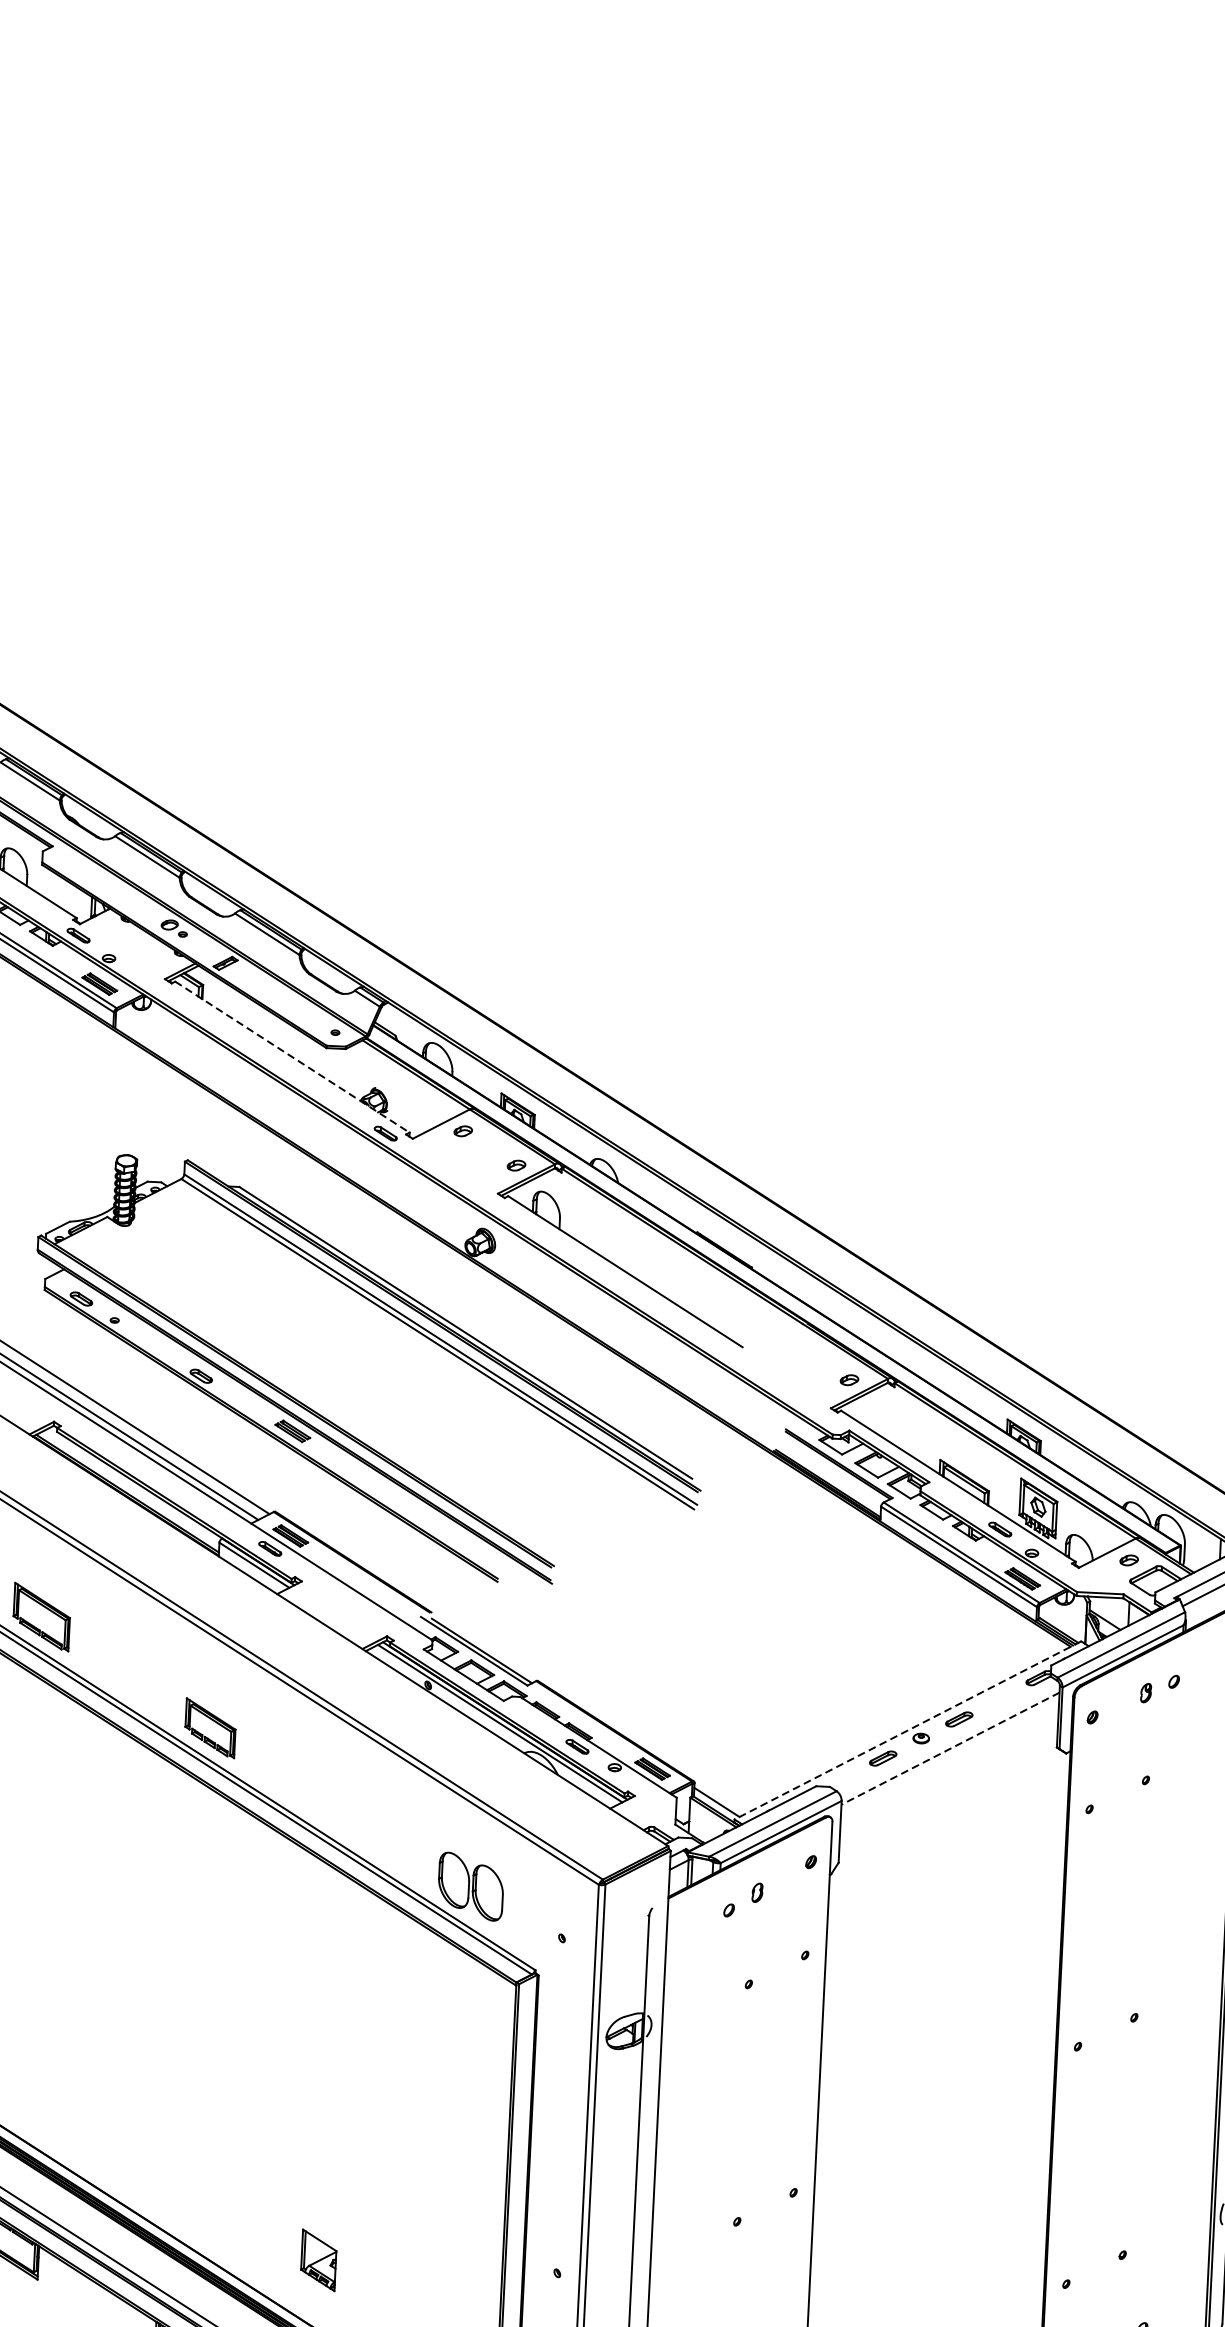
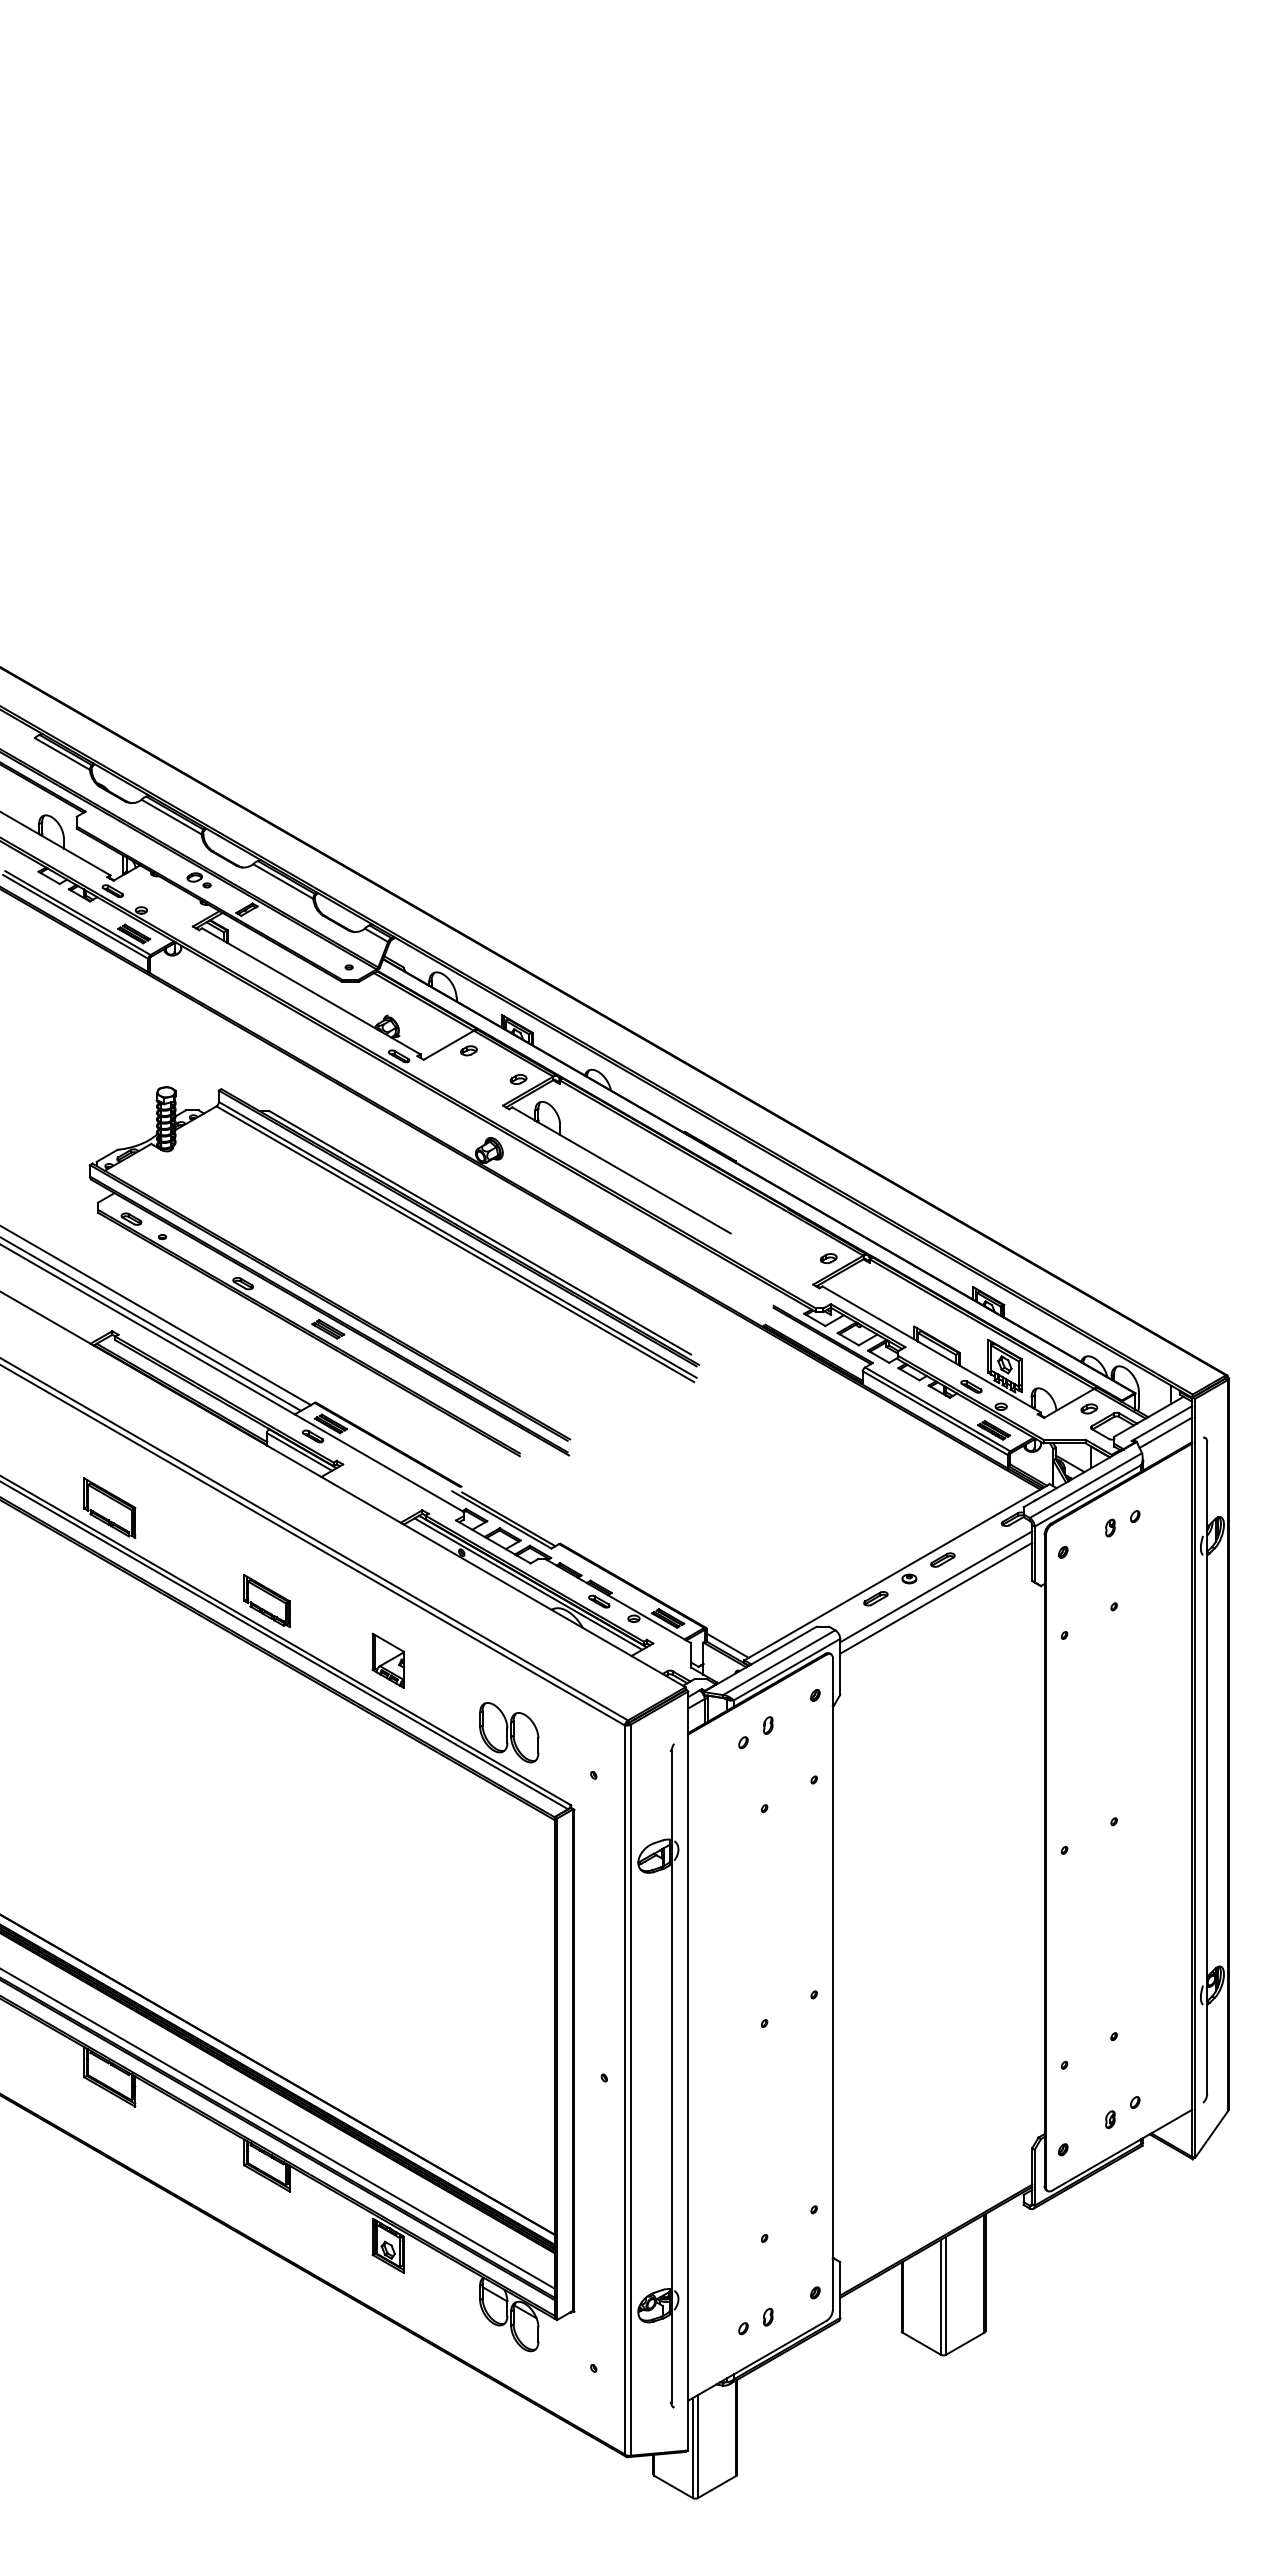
line: (292, 1057) -> (311, 991), dashed -> solid
line: (907, 1730) -> (896, 1572), dashed -> solid
line: (950, 1748) -> (936, 1586), dashed -> solid
line: (950, 1760) -> (936, 1597), added
part: (317, 2259) -> (387, 1660), moved

